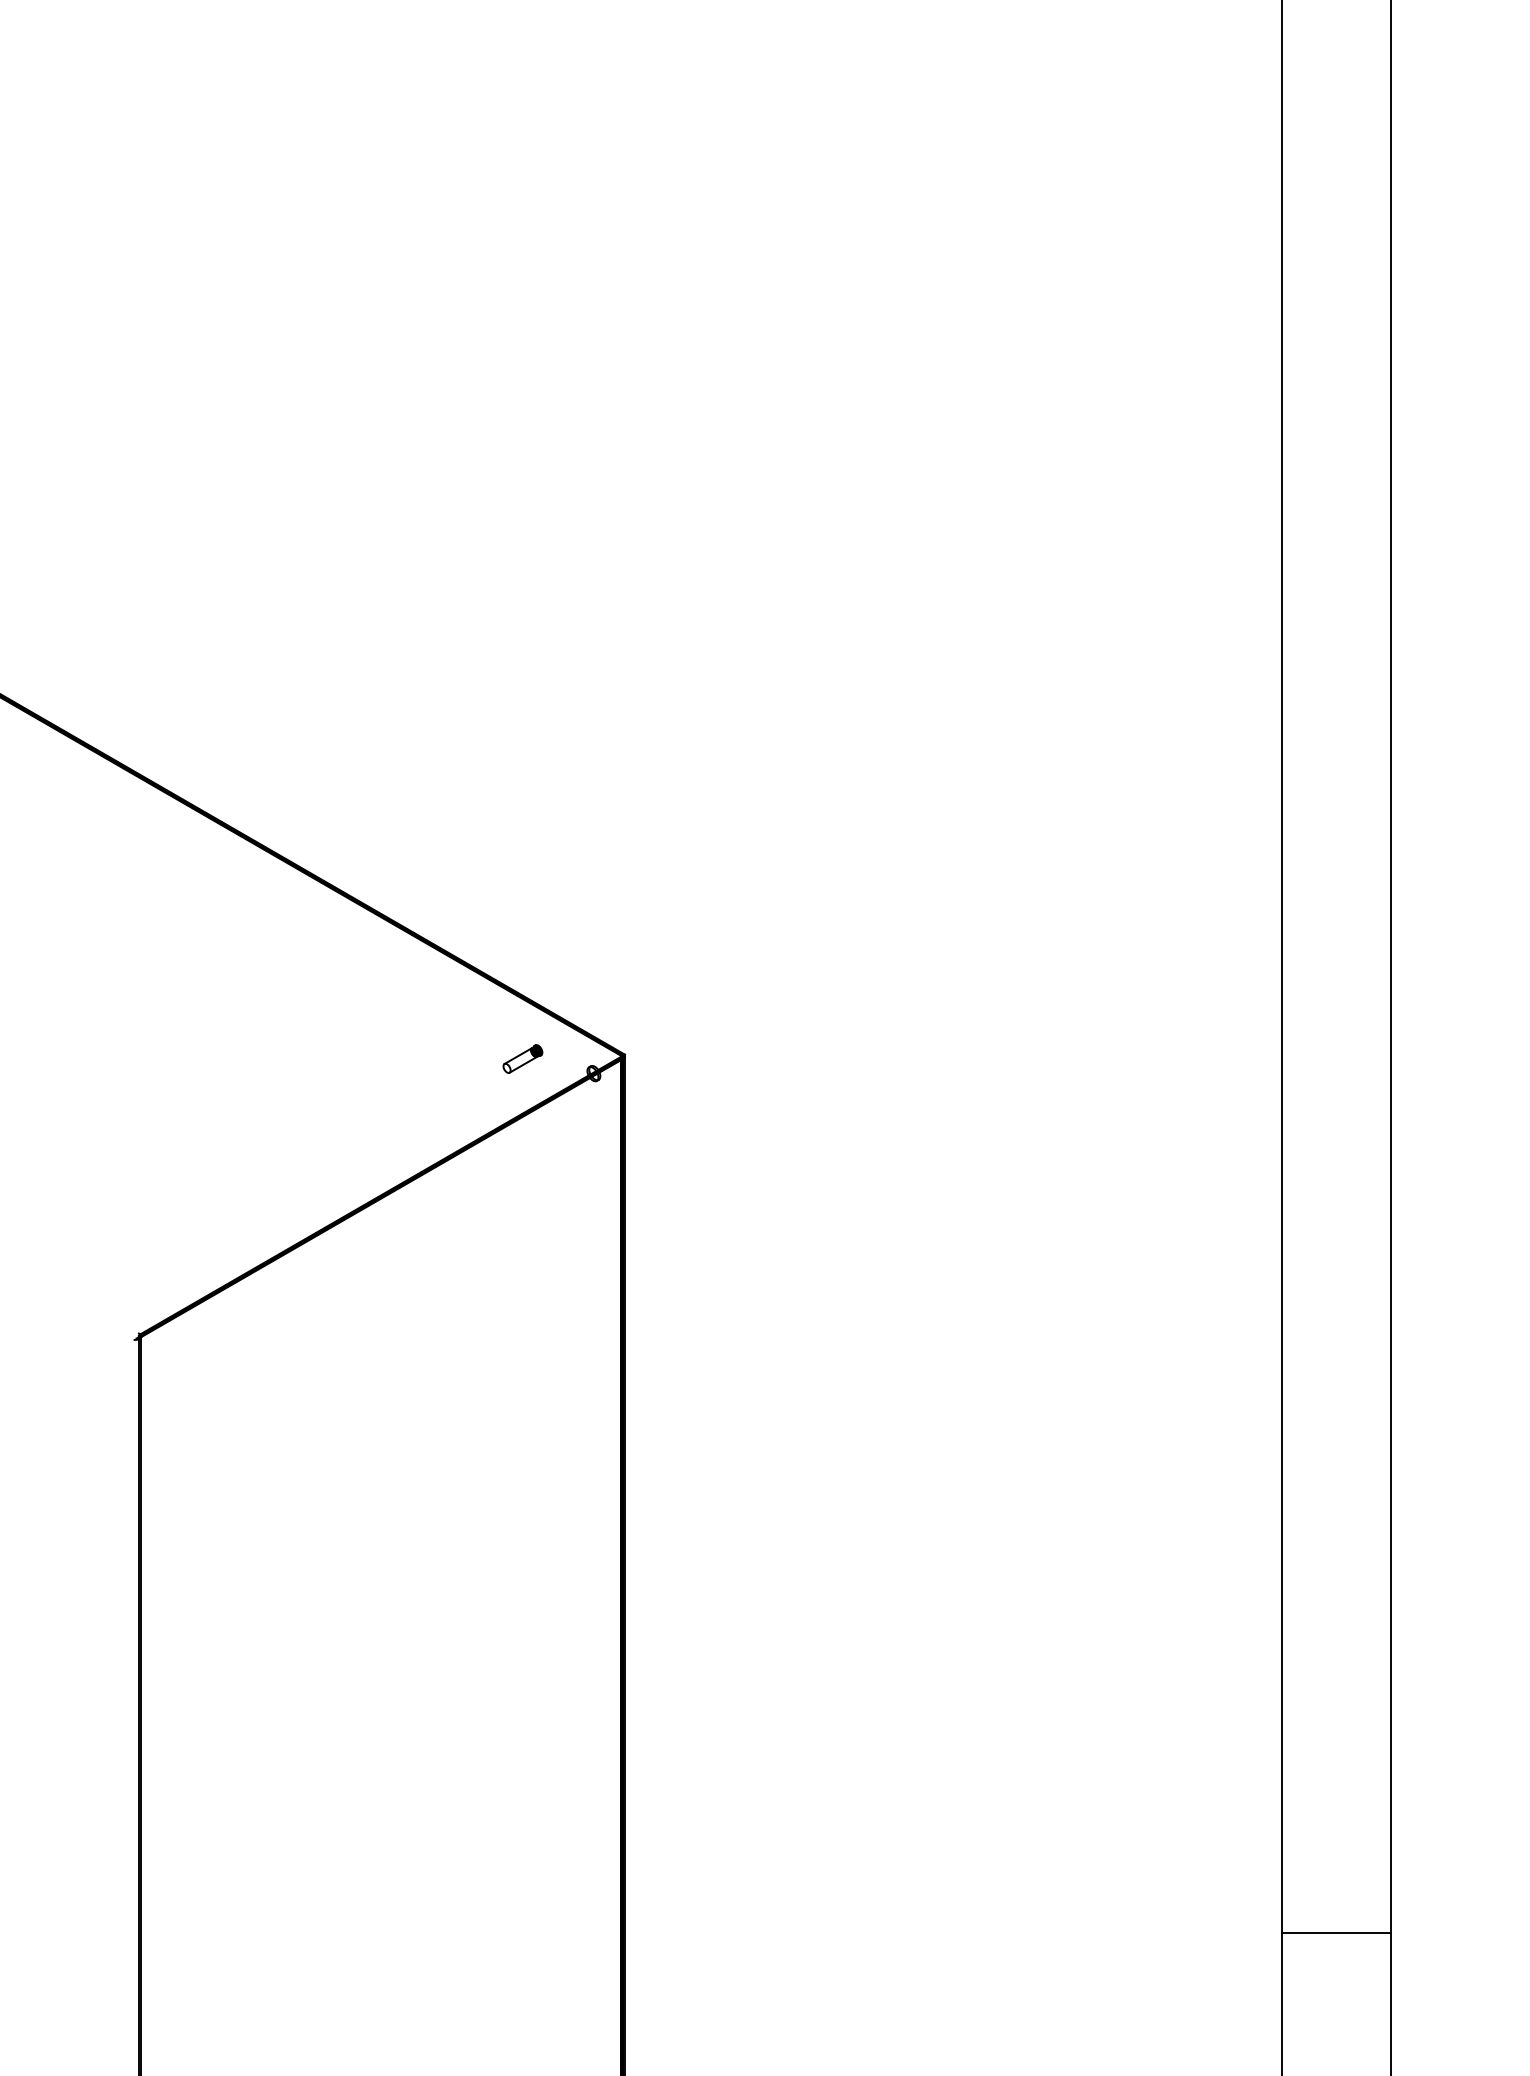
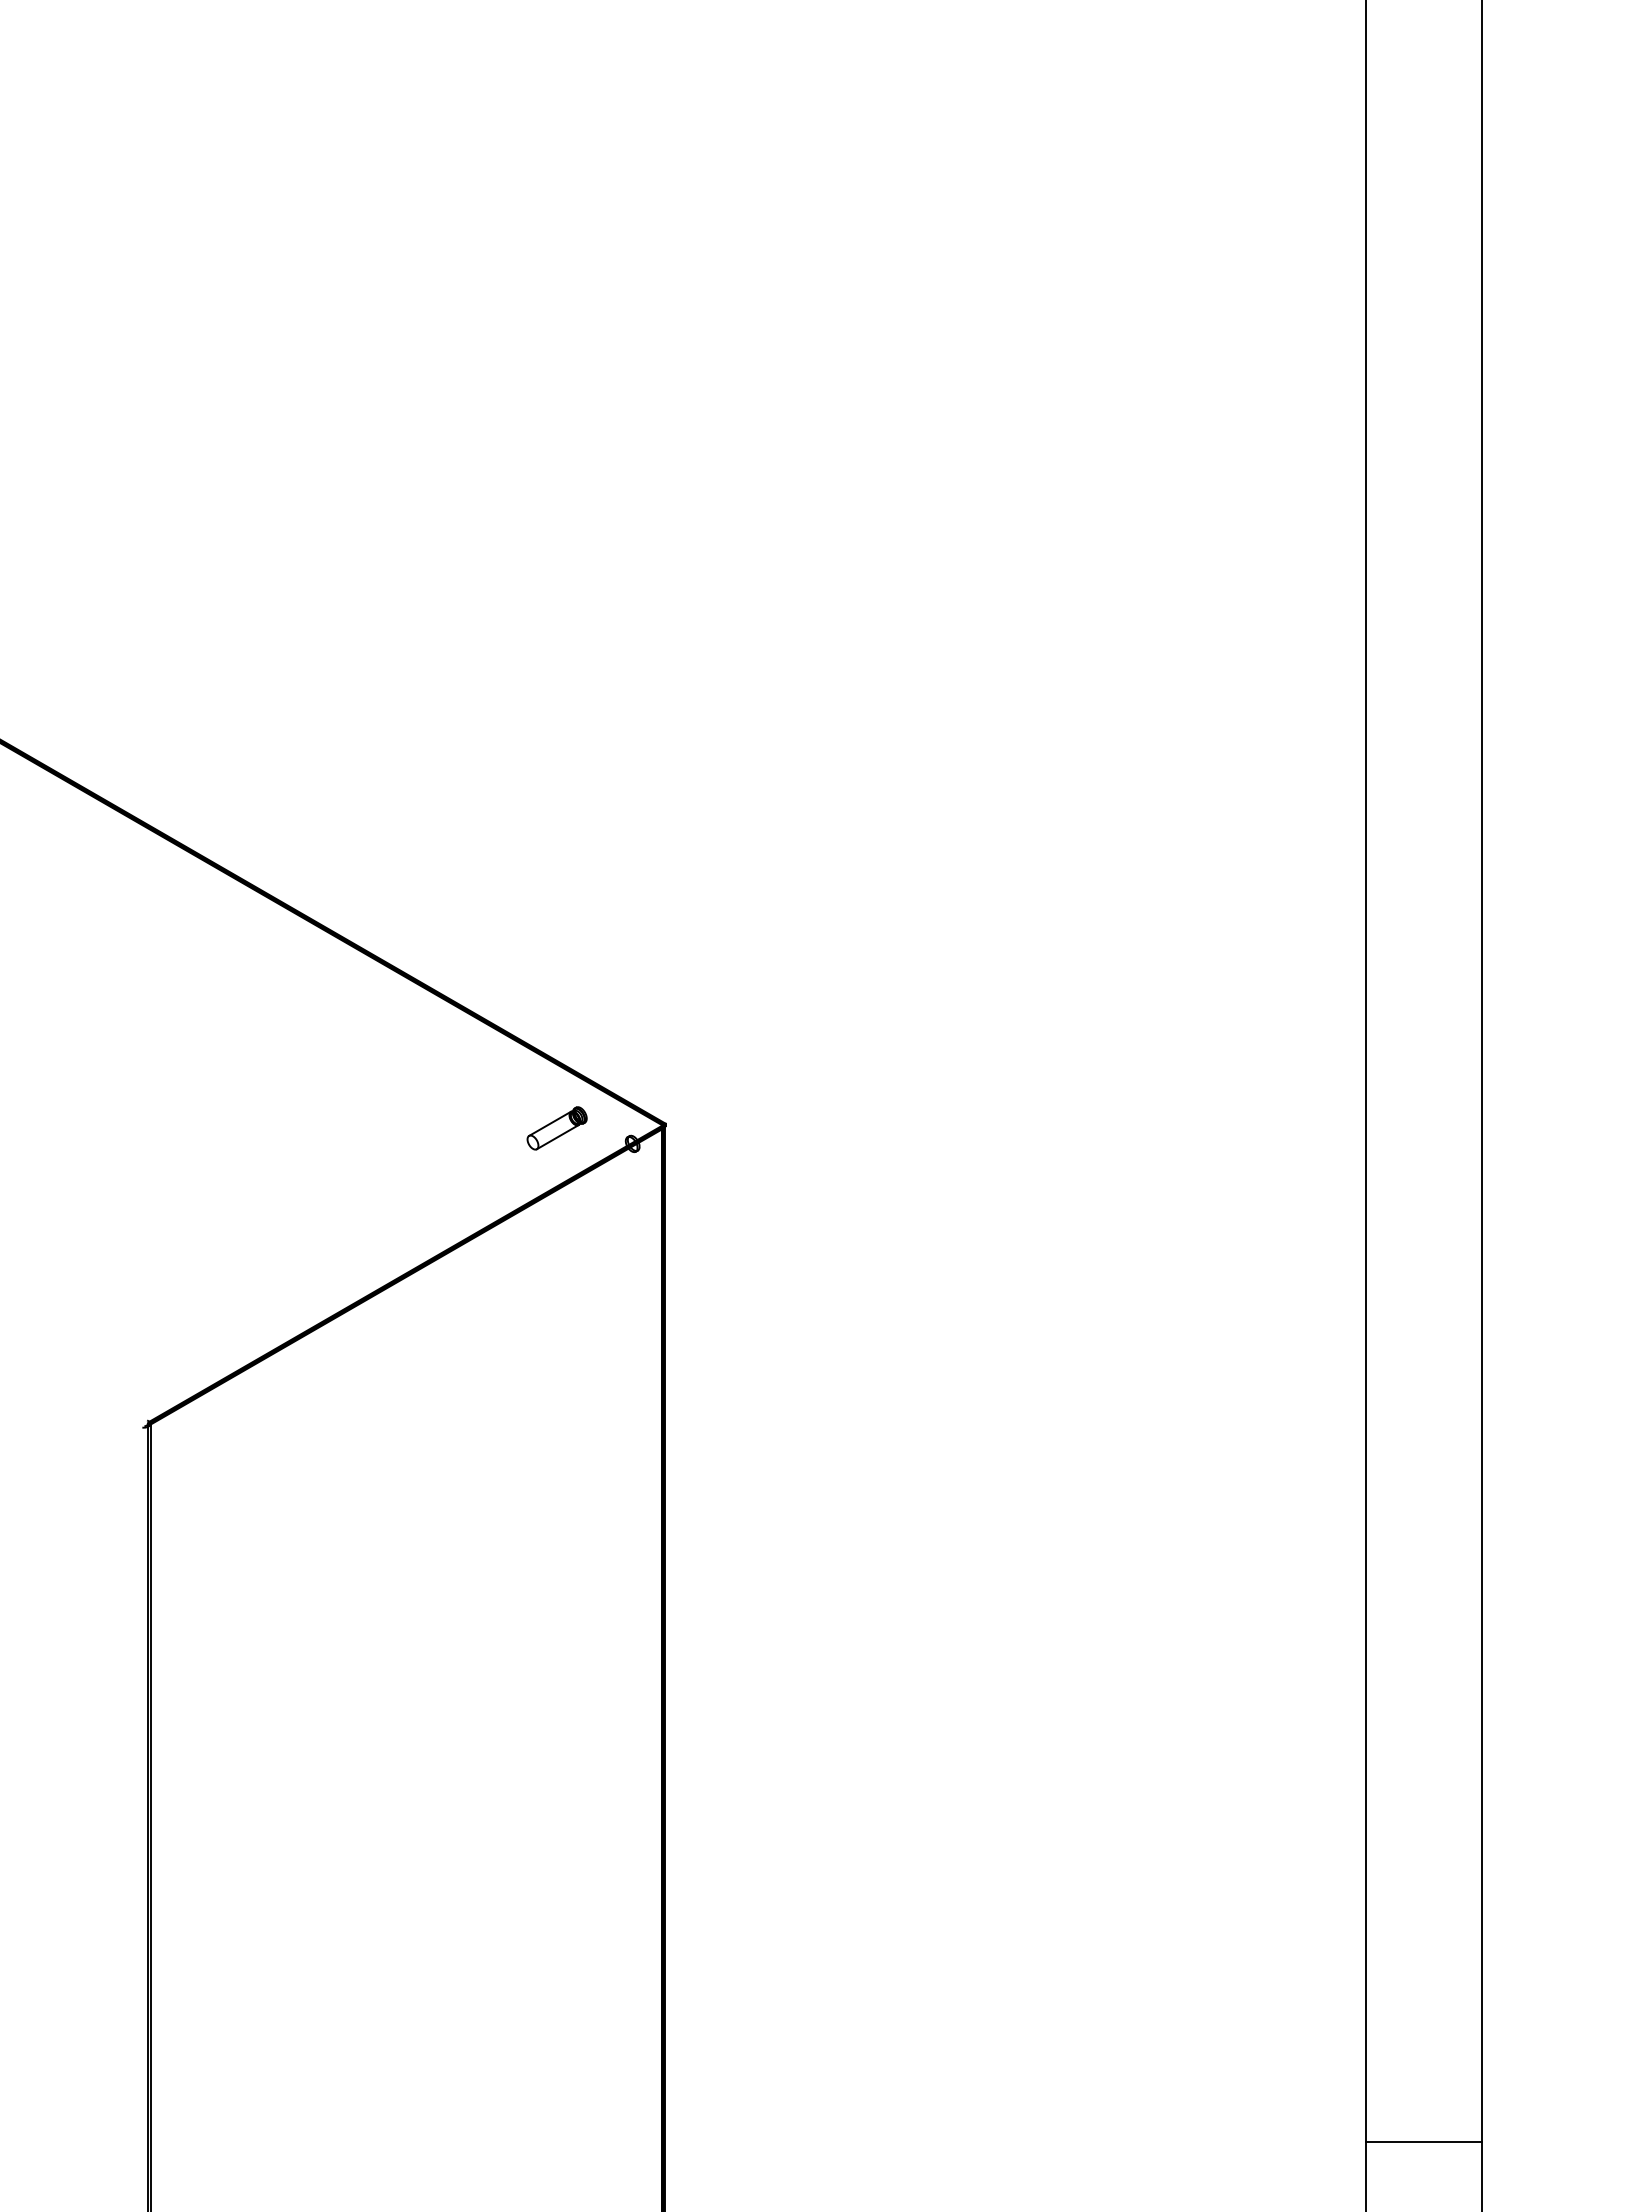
part: (522, 1059) -> (556, 1128), size x1.43
line: (1336, 1932) -> (1423, 2142), moved

